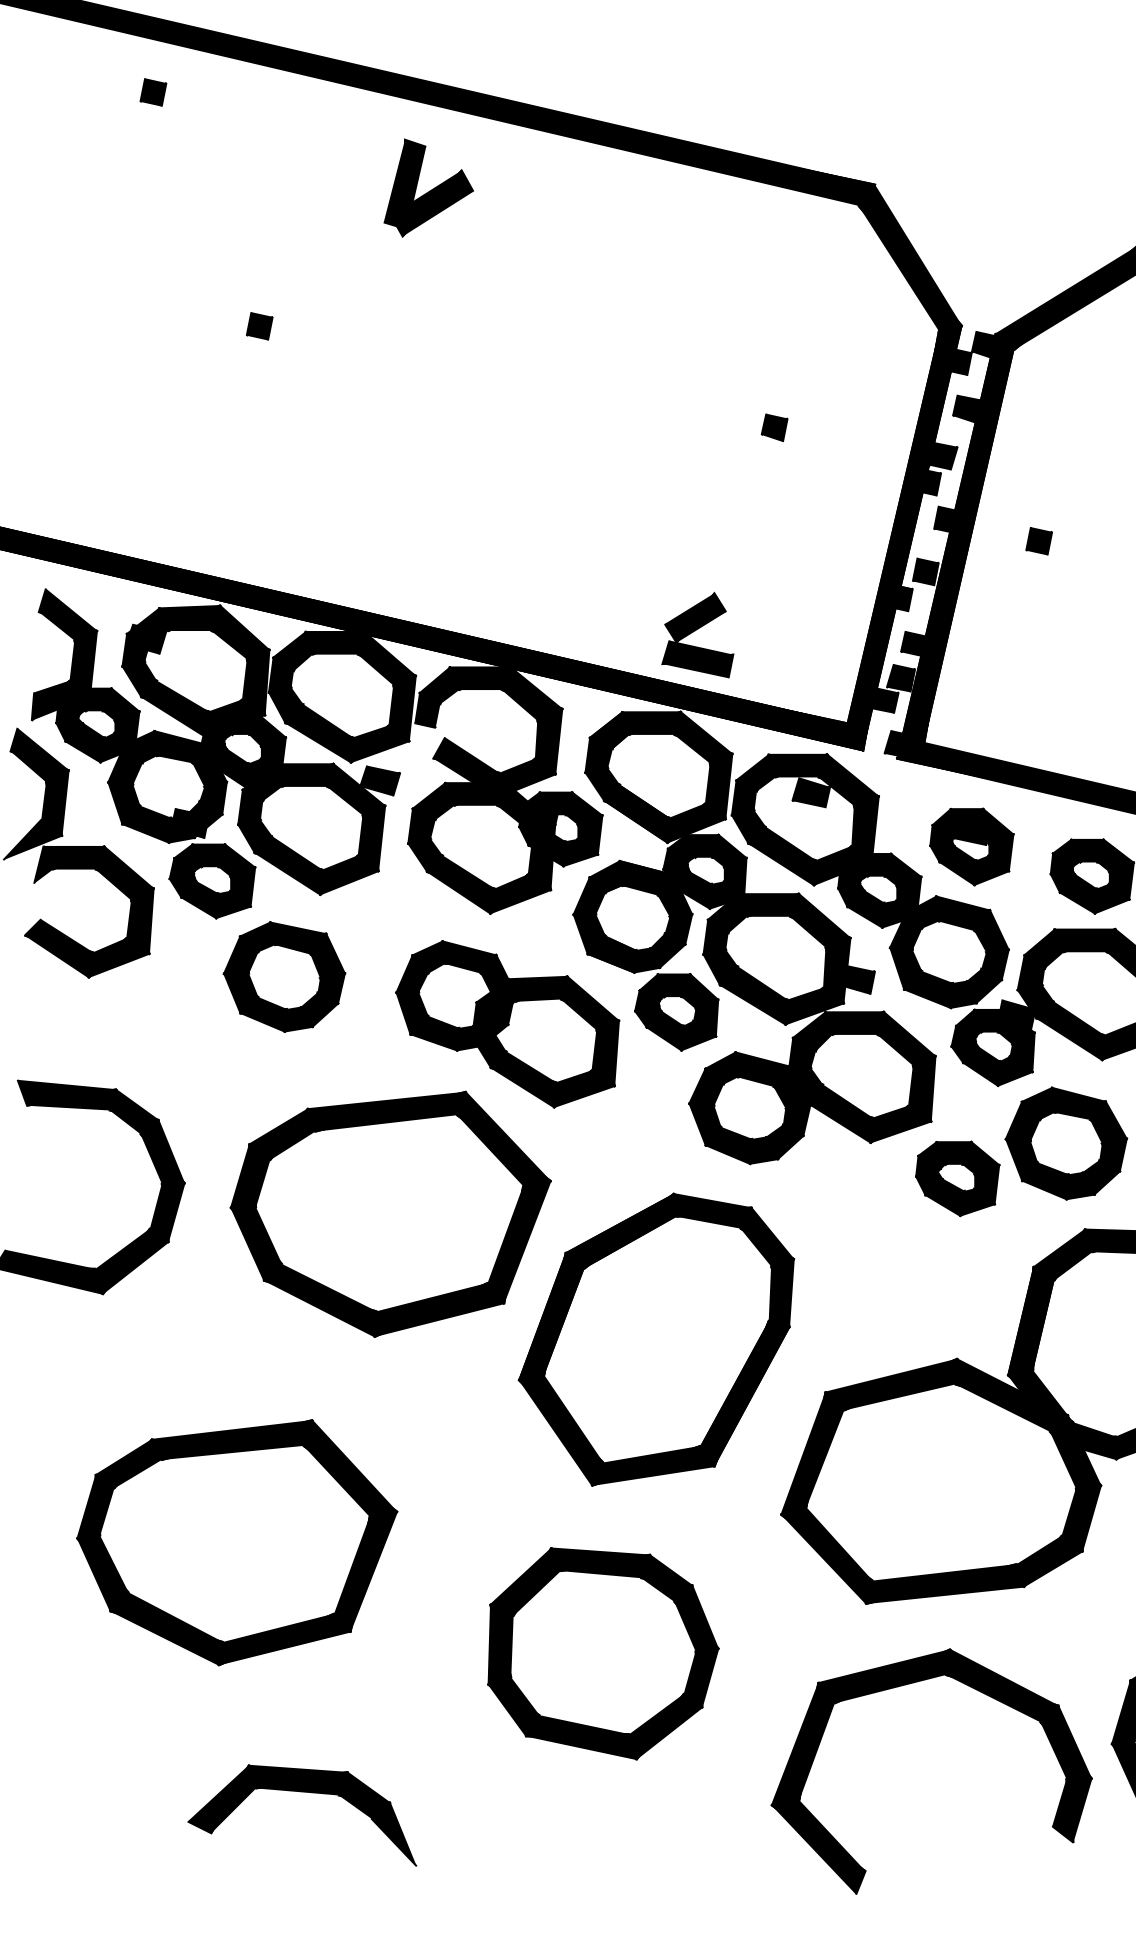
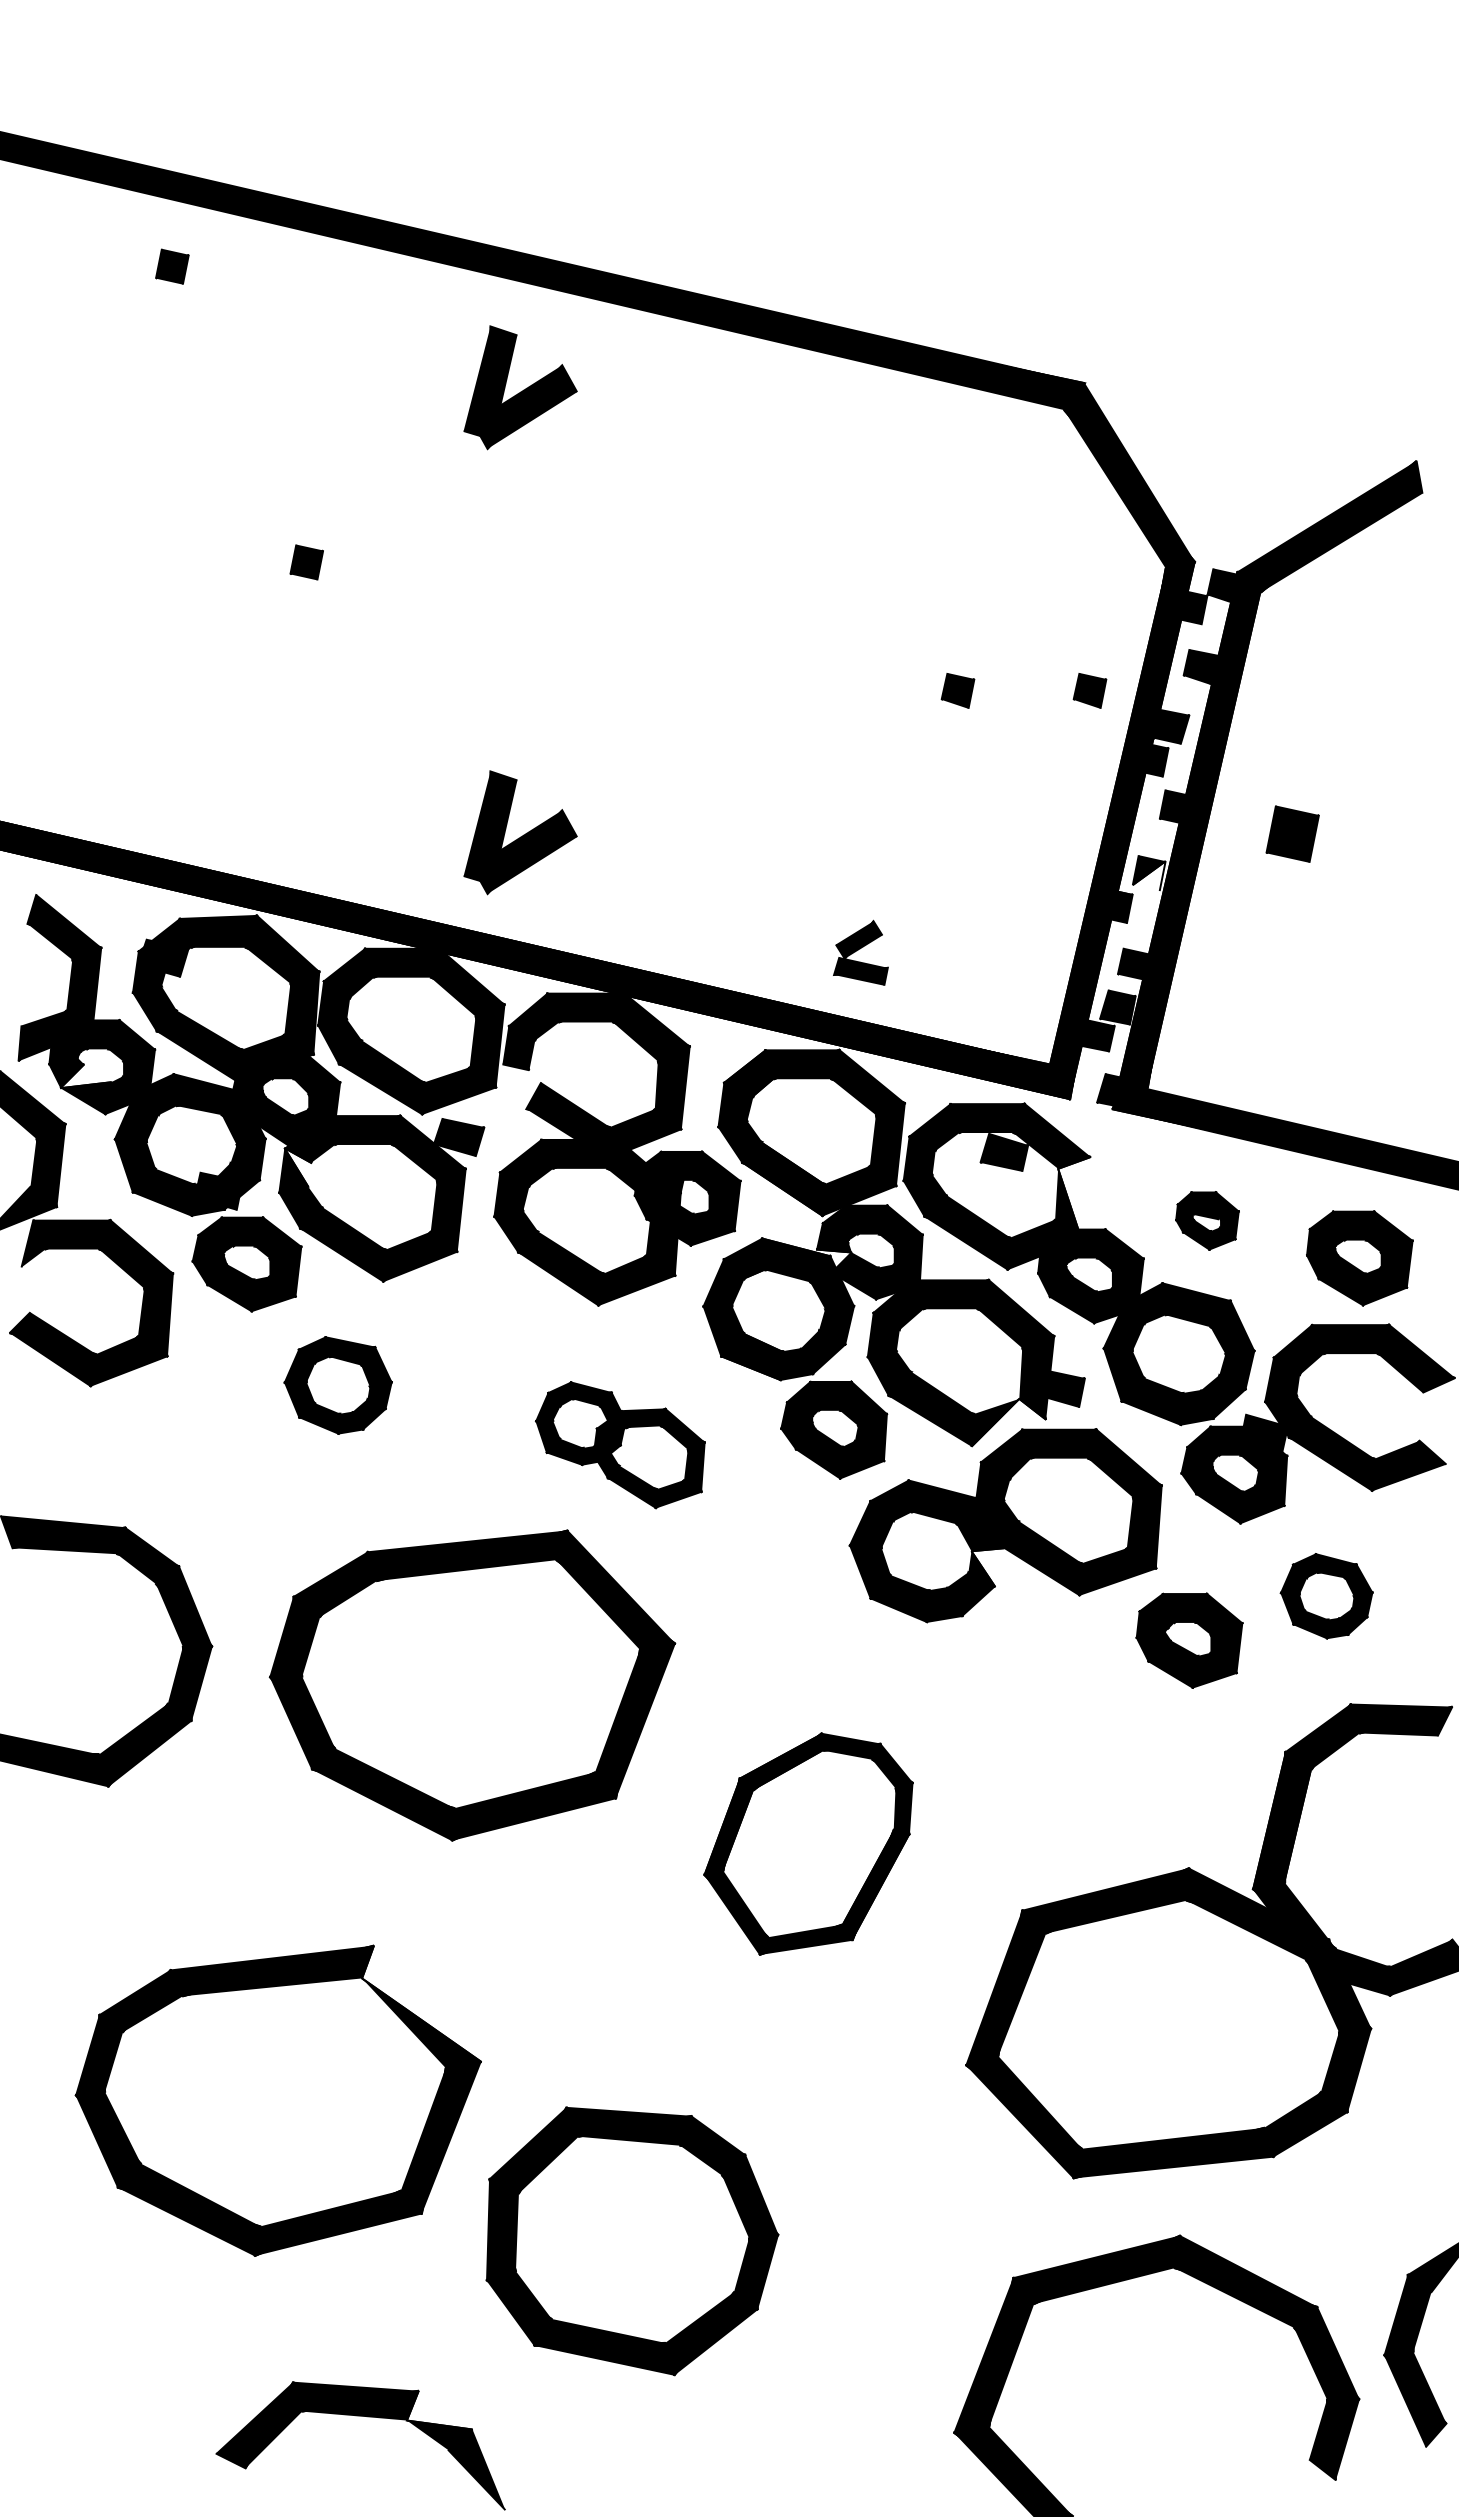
part: (878, 427) -> (1089, 690), added
part: (428, 539) -> (520, 832), added
part: (1039, 541) -> (1292, 834), size x1.6
fill: (925, 574) -> (1148, 876), removed
part: (697, 634) -> (860, 952), size x0.6
fill: (84, 732) -> (85, 1076), removed
fill: (252, 803) -> (297, 1166), removed
fill: (866, 829) -> (1074, 1198), removed
part: (971, 846) -> (1207, 1220), size x0.6
fill: (676, 879) -> (833, 1261), removed
part: (284, 977) -> (338, 1385), size x0.7
fill: (814, 1006) -> (1008, 1422), removed
part: (507, 1023) -> (620, 1444), size x0.6
fill: (797, 1120) -> (987, 1567), removed
part: (1065, 1143) -> (1326, 1596), size x0.6
part: (656, 1339) -> (808, 1843), size x0.6
fill: (350, 1465) -> (421, 2003), removed
part: (603, 1653) -> (632, 2241), moved
fill: (364, 1786) -> (439, 2409), removed

